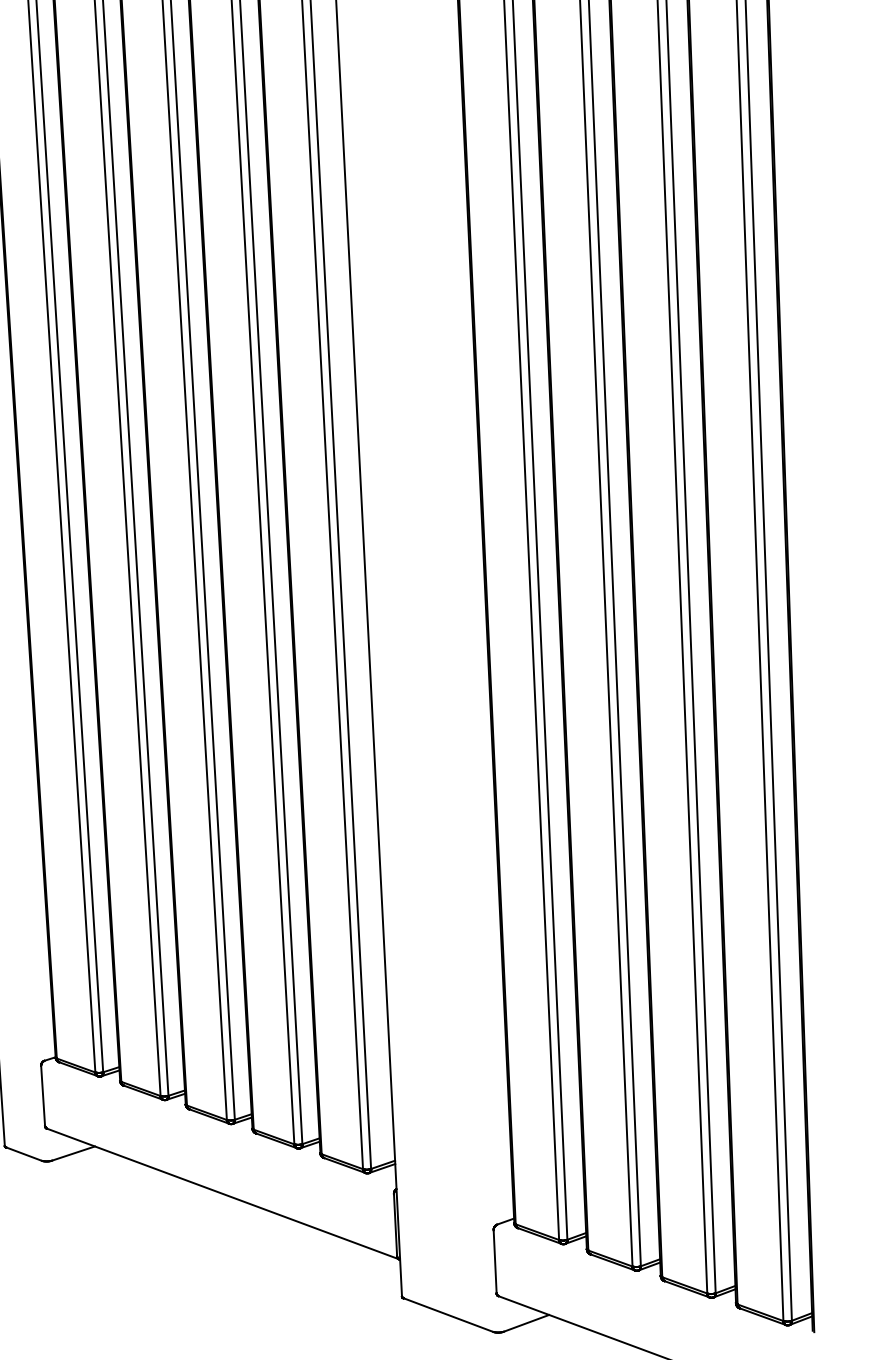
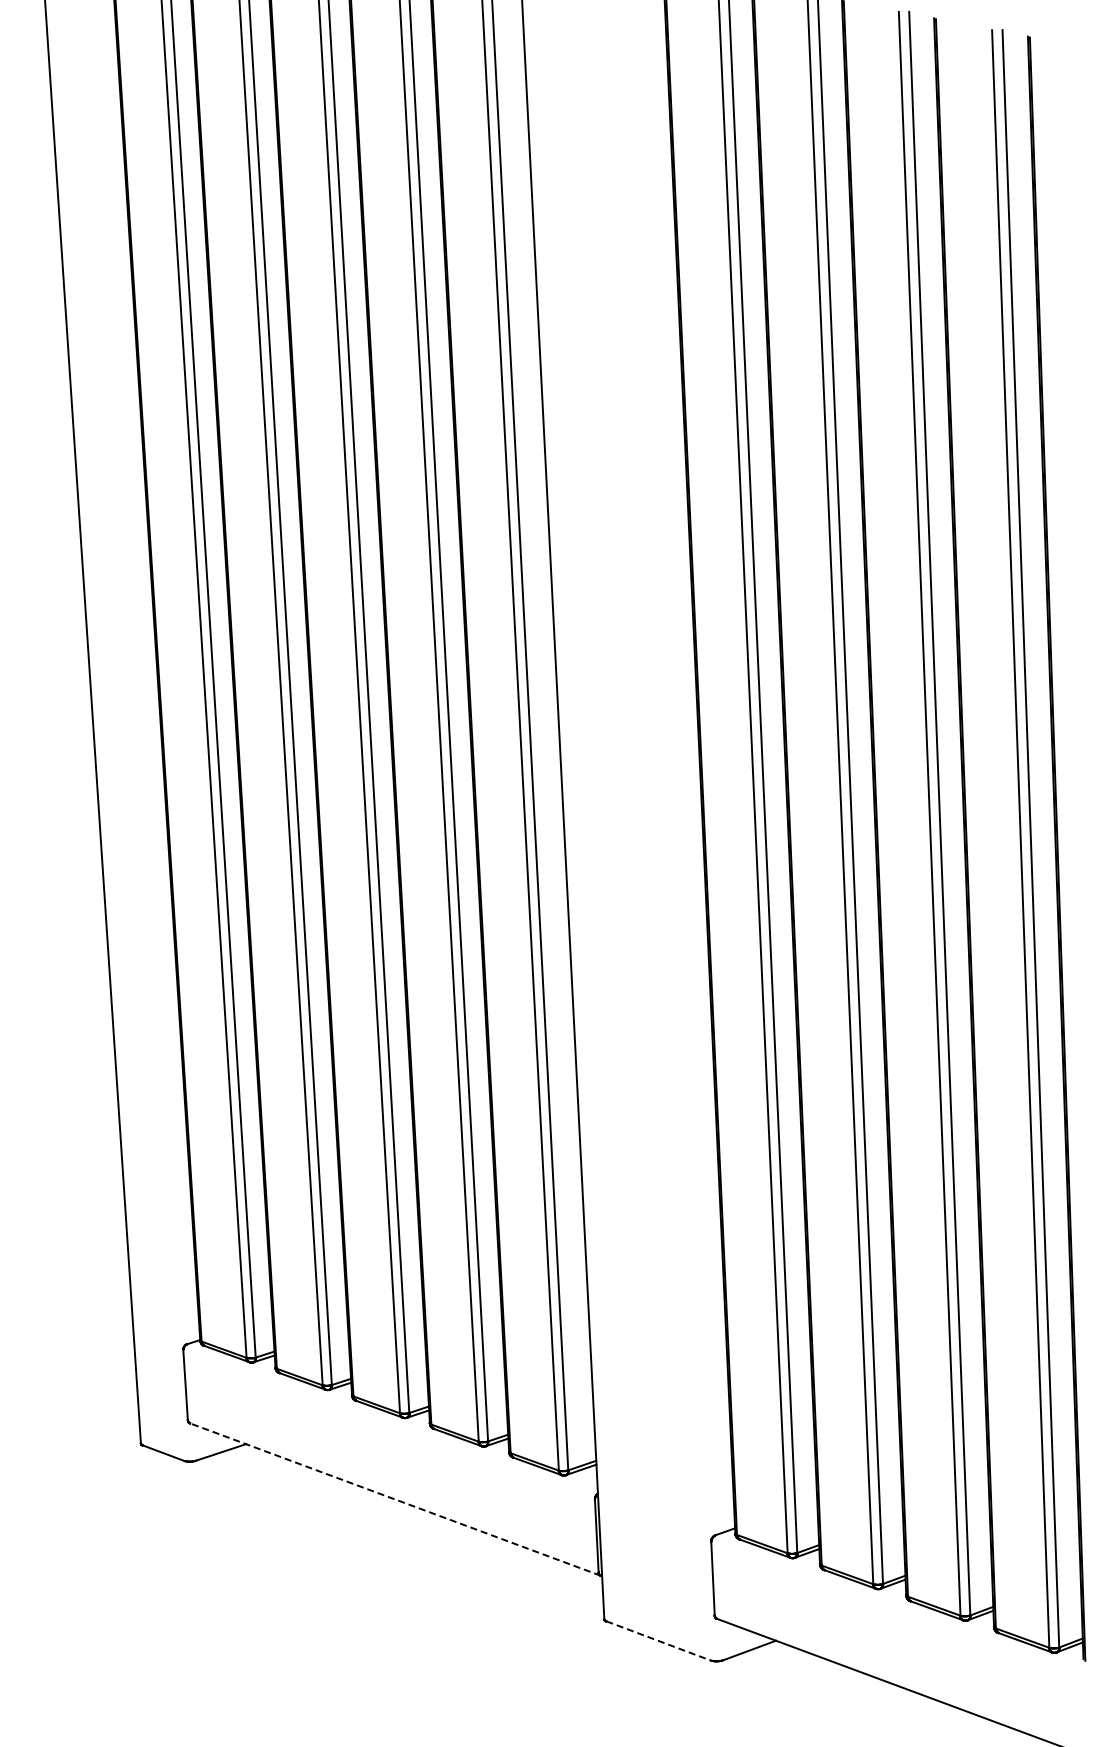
line: (223, 1193) -> (395, 1499), solid -> dashed
line: (448, 1314) -> (658, 1640), solid -> dashed

